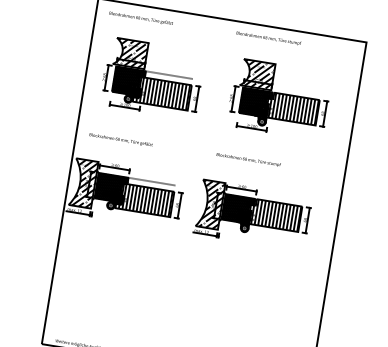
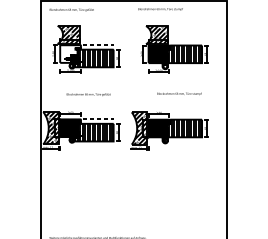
hatch: (129, 80) -> (70, 53), removed
text: (120, 139) -> (88, 94), moved
text: (248, 159) -> (179, 93), moved

